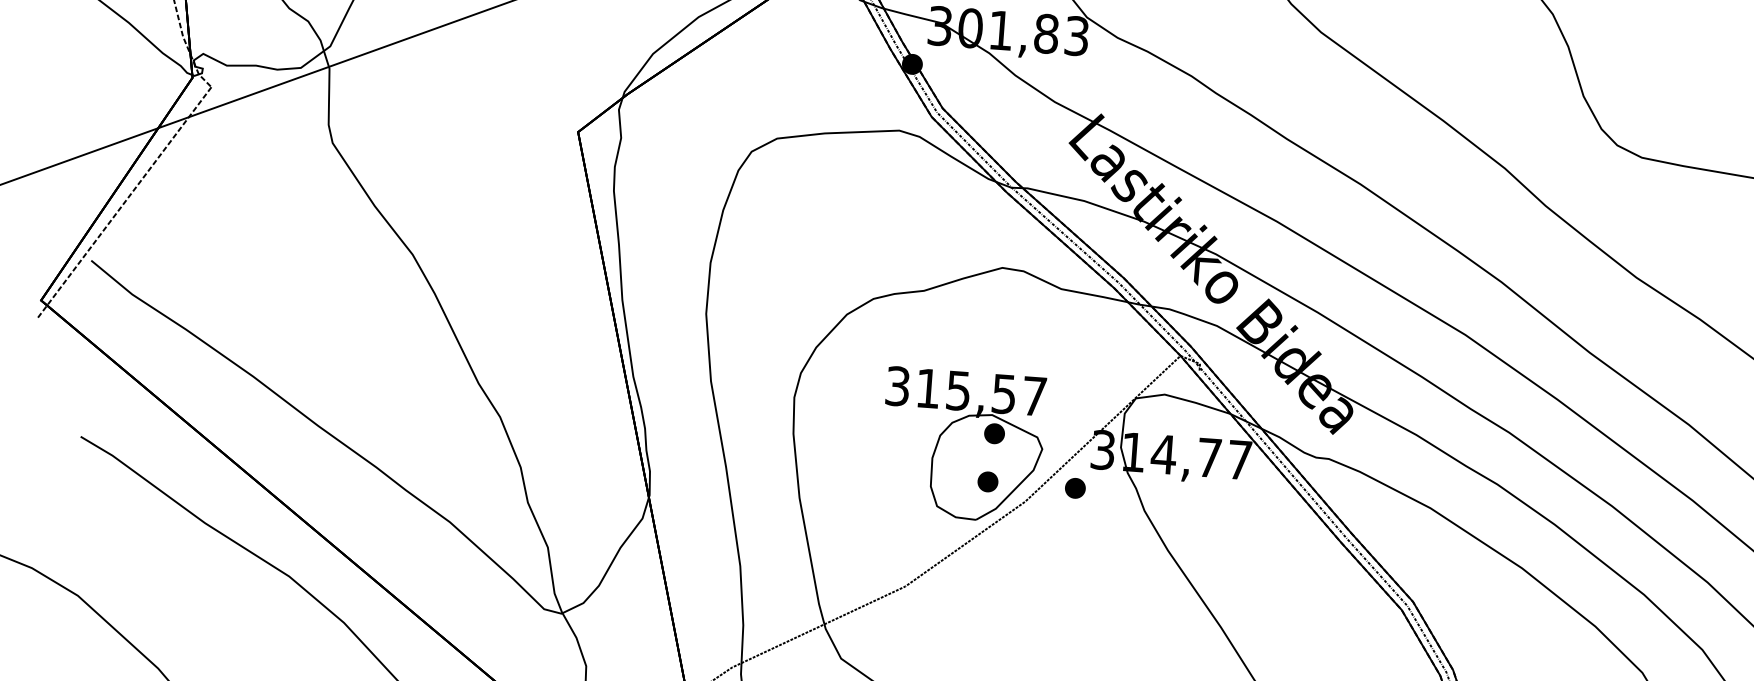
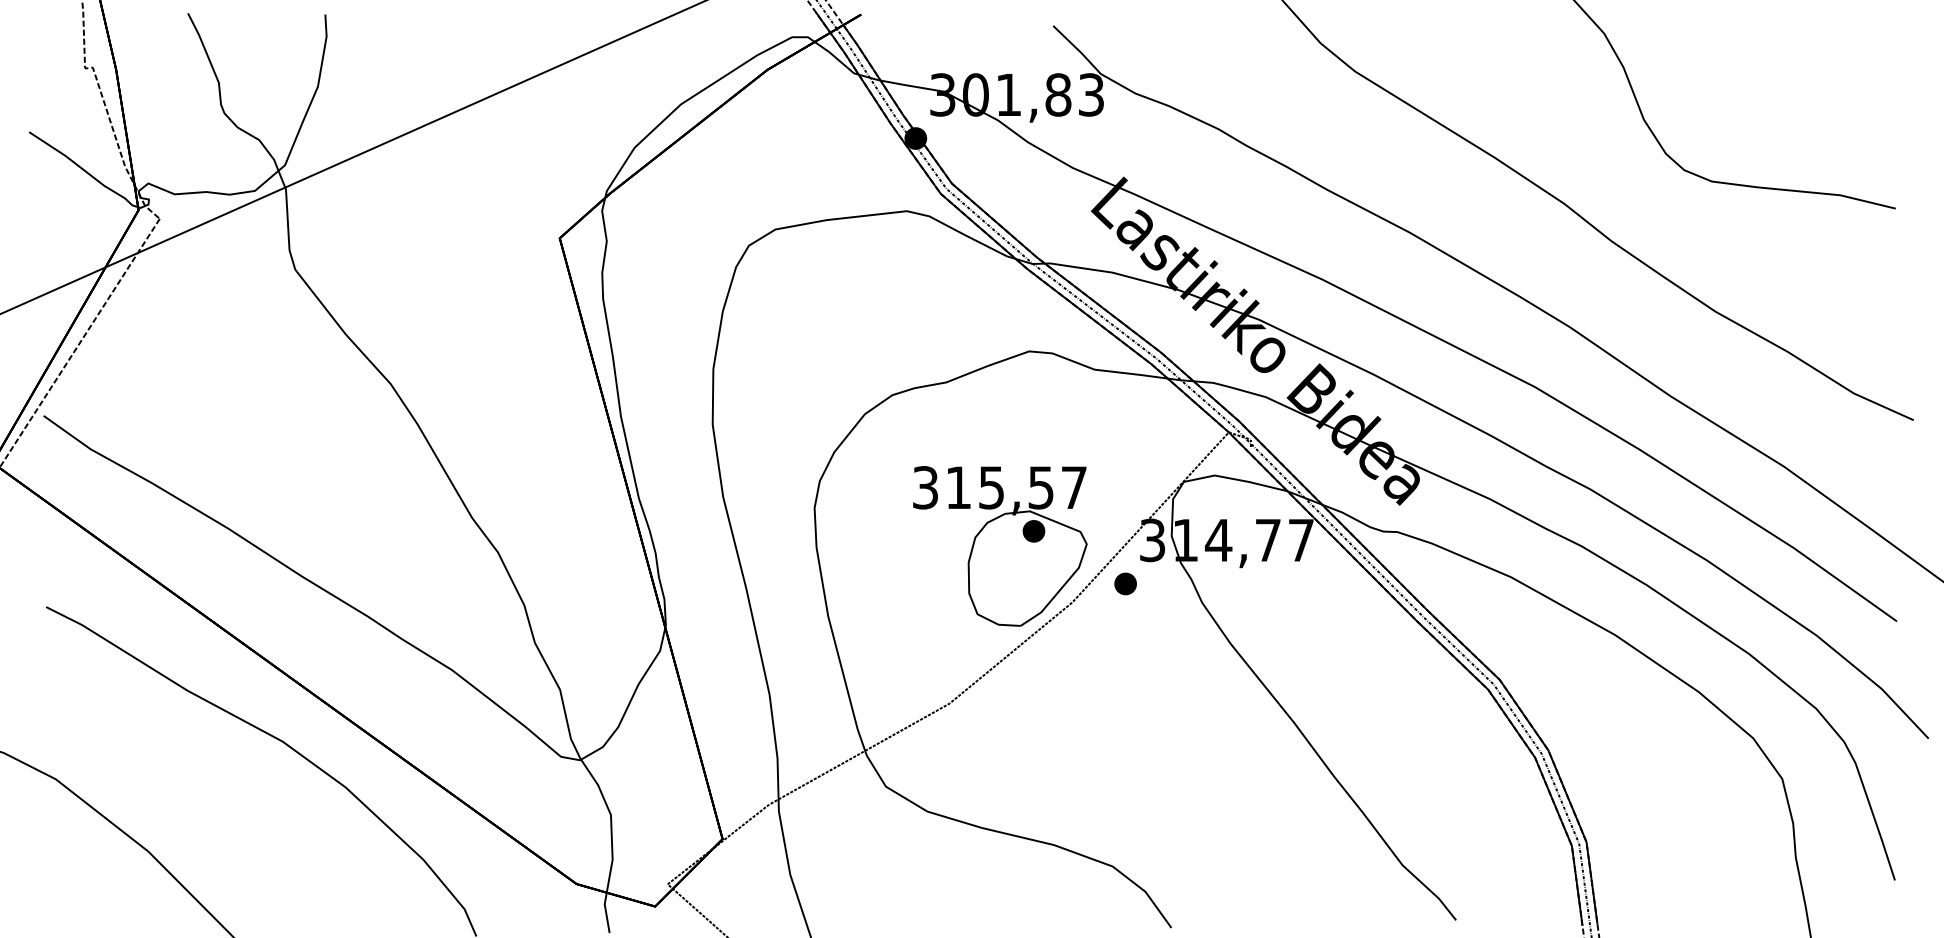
part: (987, 481) -> (1030, 583), removed

